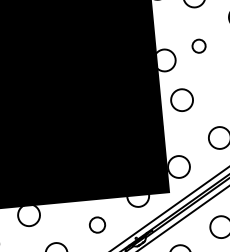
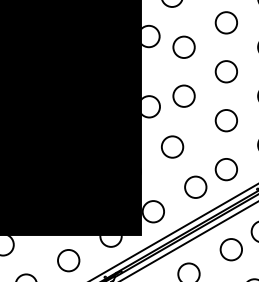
circle: (198, 45) -> (183, 95), size x1.67
circle: (181, 99) -> (172, 146), moved
circle: (97, 224) -> (68, 260), size x1.43

